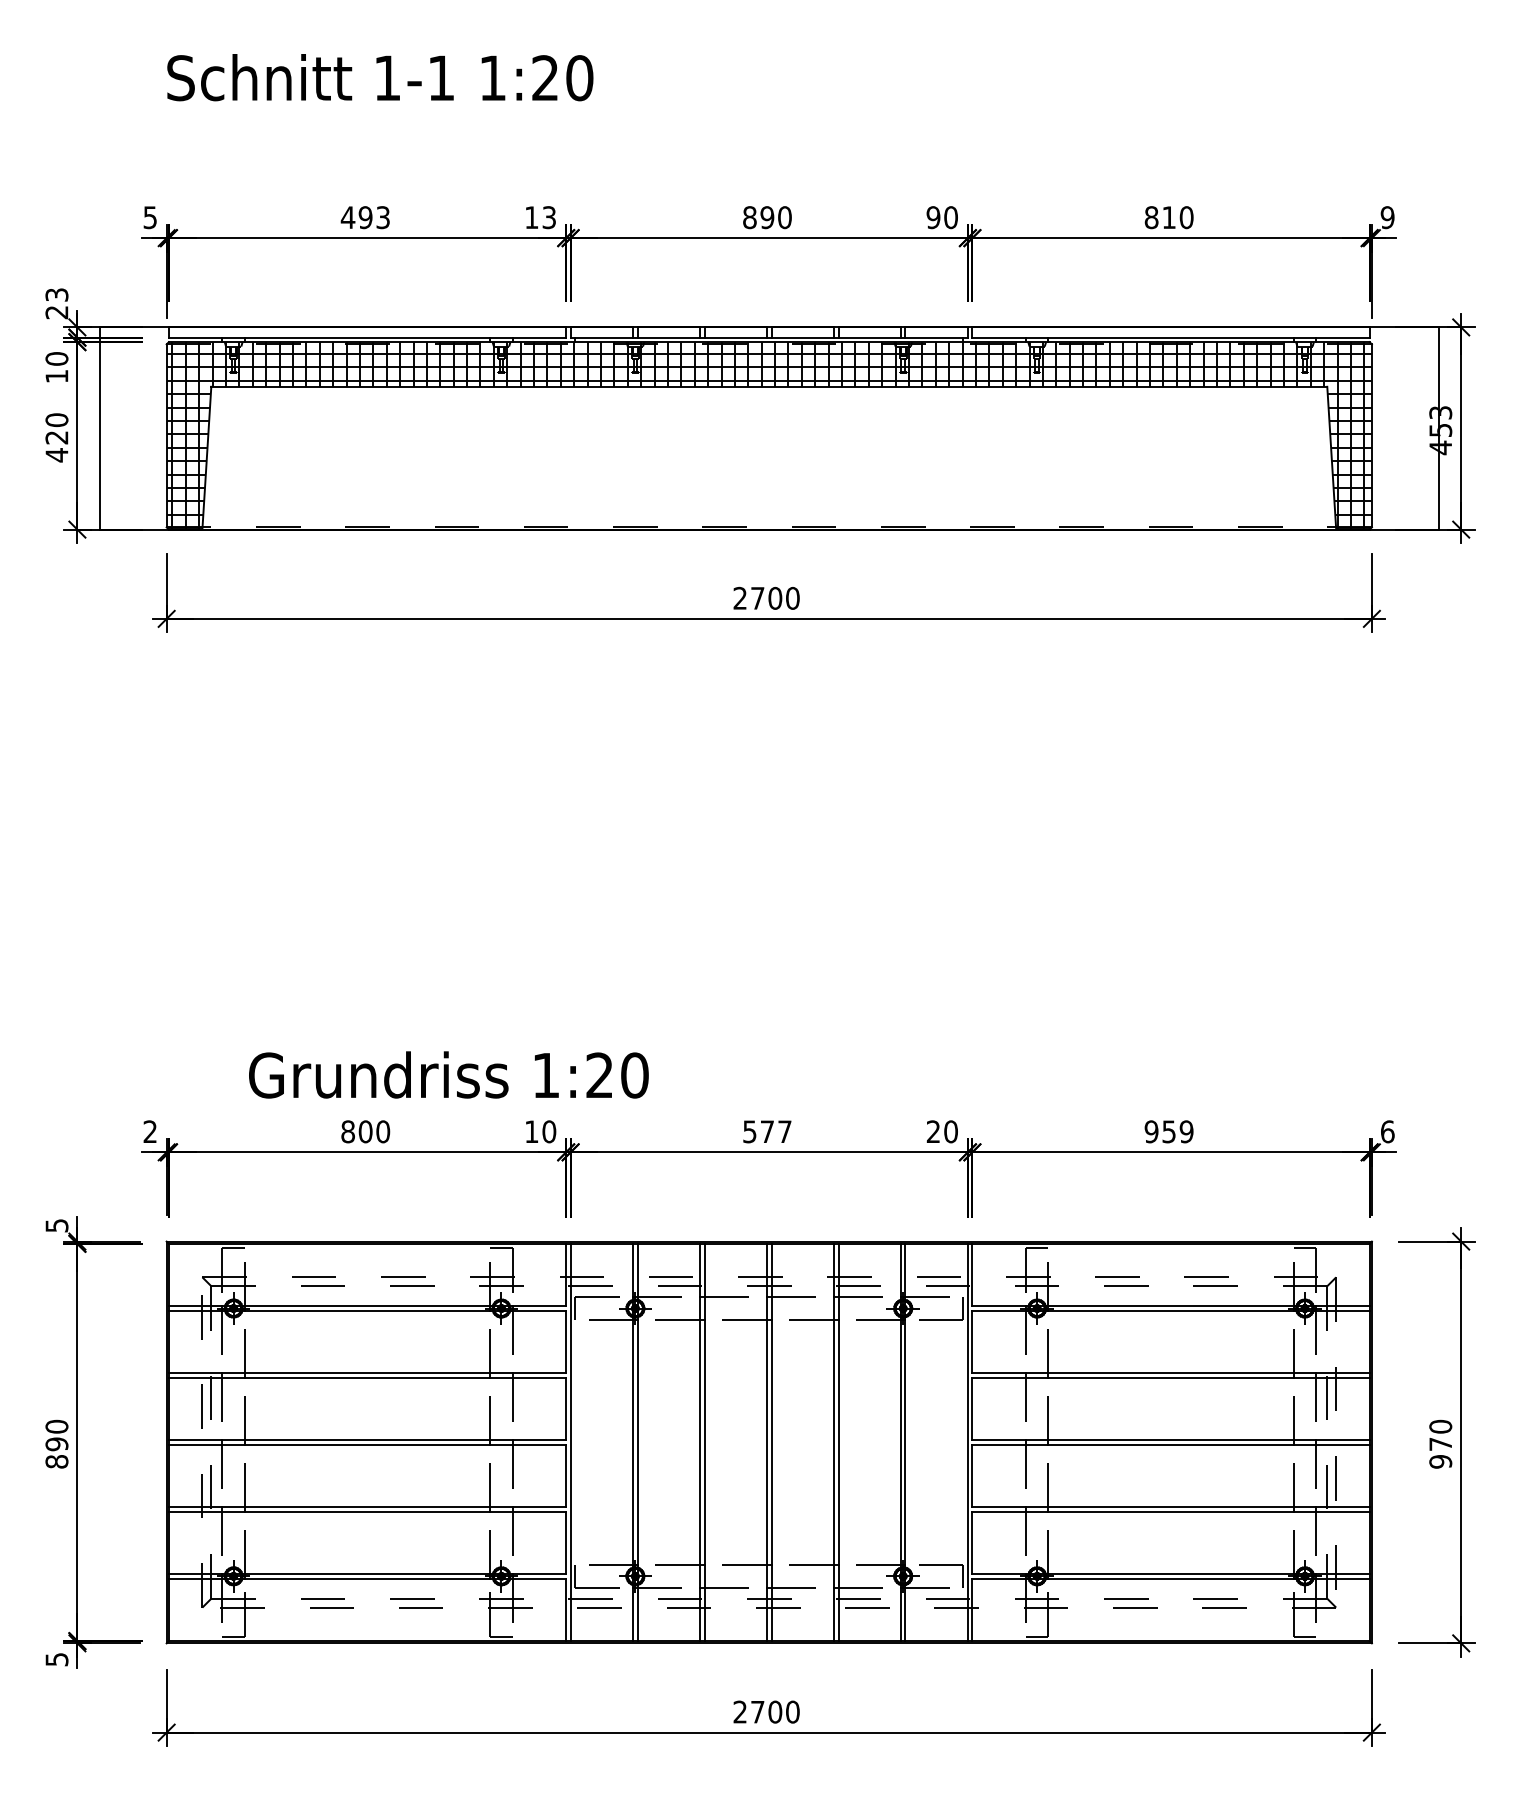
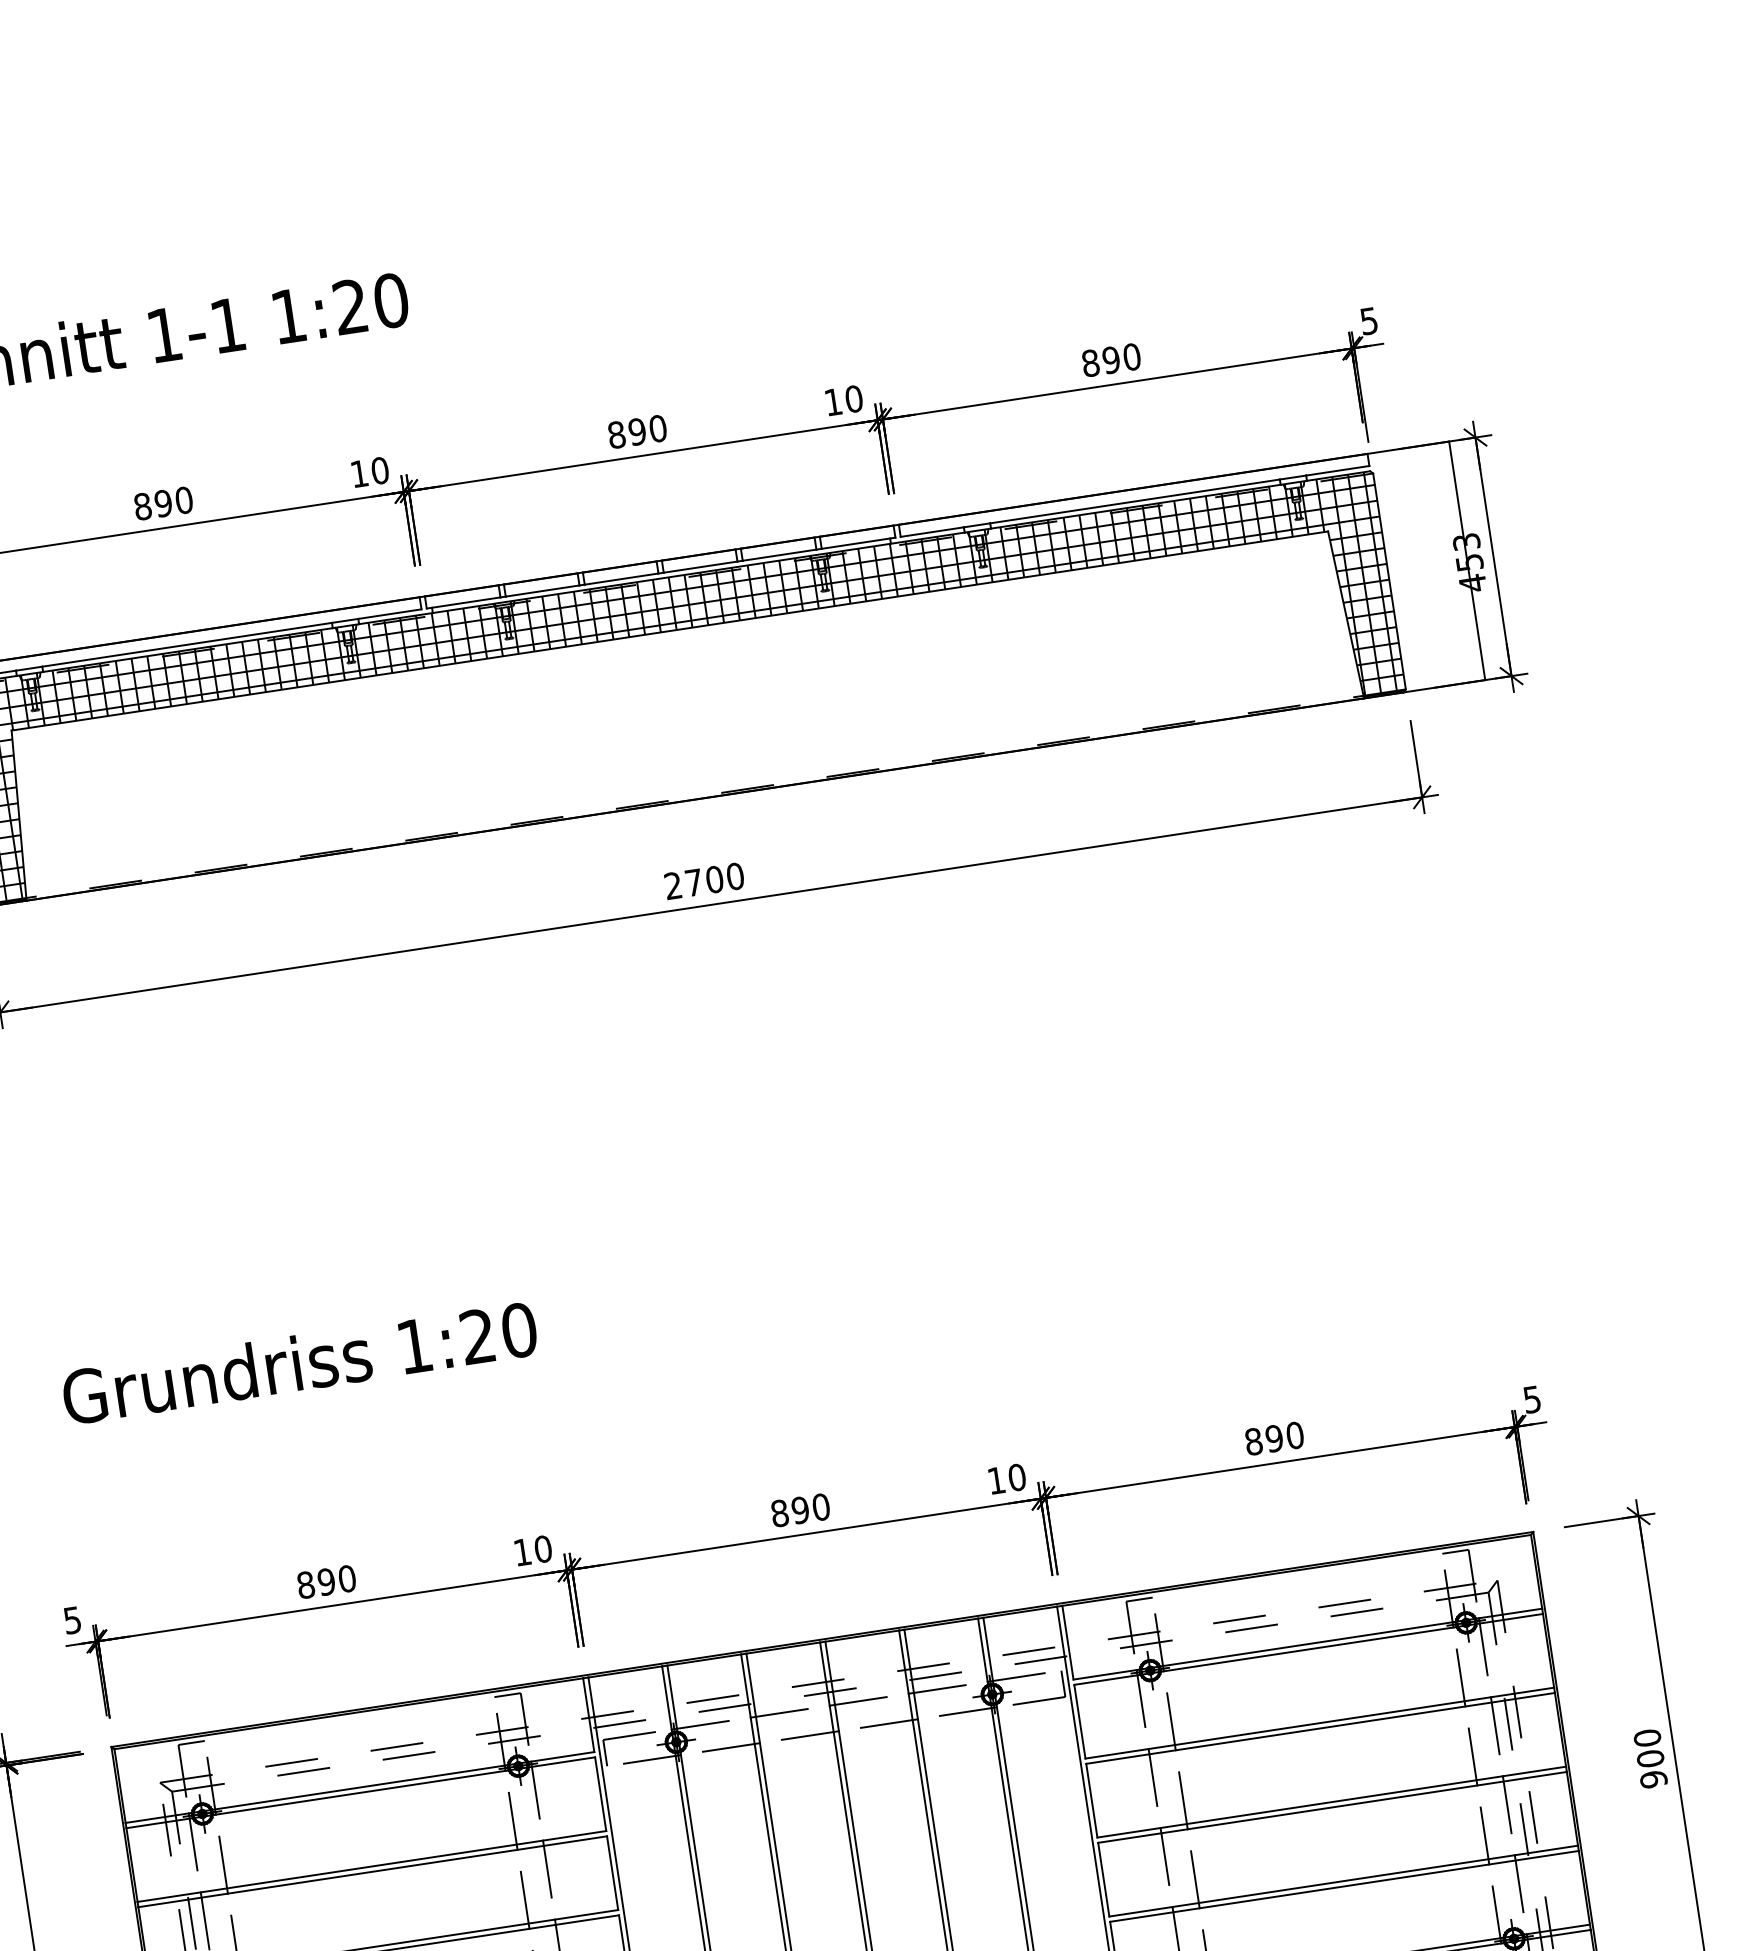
text: (365, 217) -> (163, 503), 493 -> 890
text: (549, 217) -> (380, 470), 13 -> 10
text: (933, 217) -> (833, 402), 90 -> 10
text: (1168, 217) -> (1110, 360), 810 -> 890
text: (1387, 217) -> (1368, 321), 9 -> 5
text: (448, 1074) -> (299, 1362), moved
text: (149, 1131) -> (71, 1620), 2 -> 5
text: (365, 1131) -> (326, 1581), 800 -> 890
text: (767, 1131) -> (800, 1509), 577 -> 890
text: (932, 1131) -> (995, 1480), 20 -> 10
text: (1168, 1131) -> (1273, 1438), 959 -> 890
text: (1387, 1131) -> (1532, 1399), 6 -> 5
text: (1440, 1444) -> (1650, 1759), 970 -> 900

